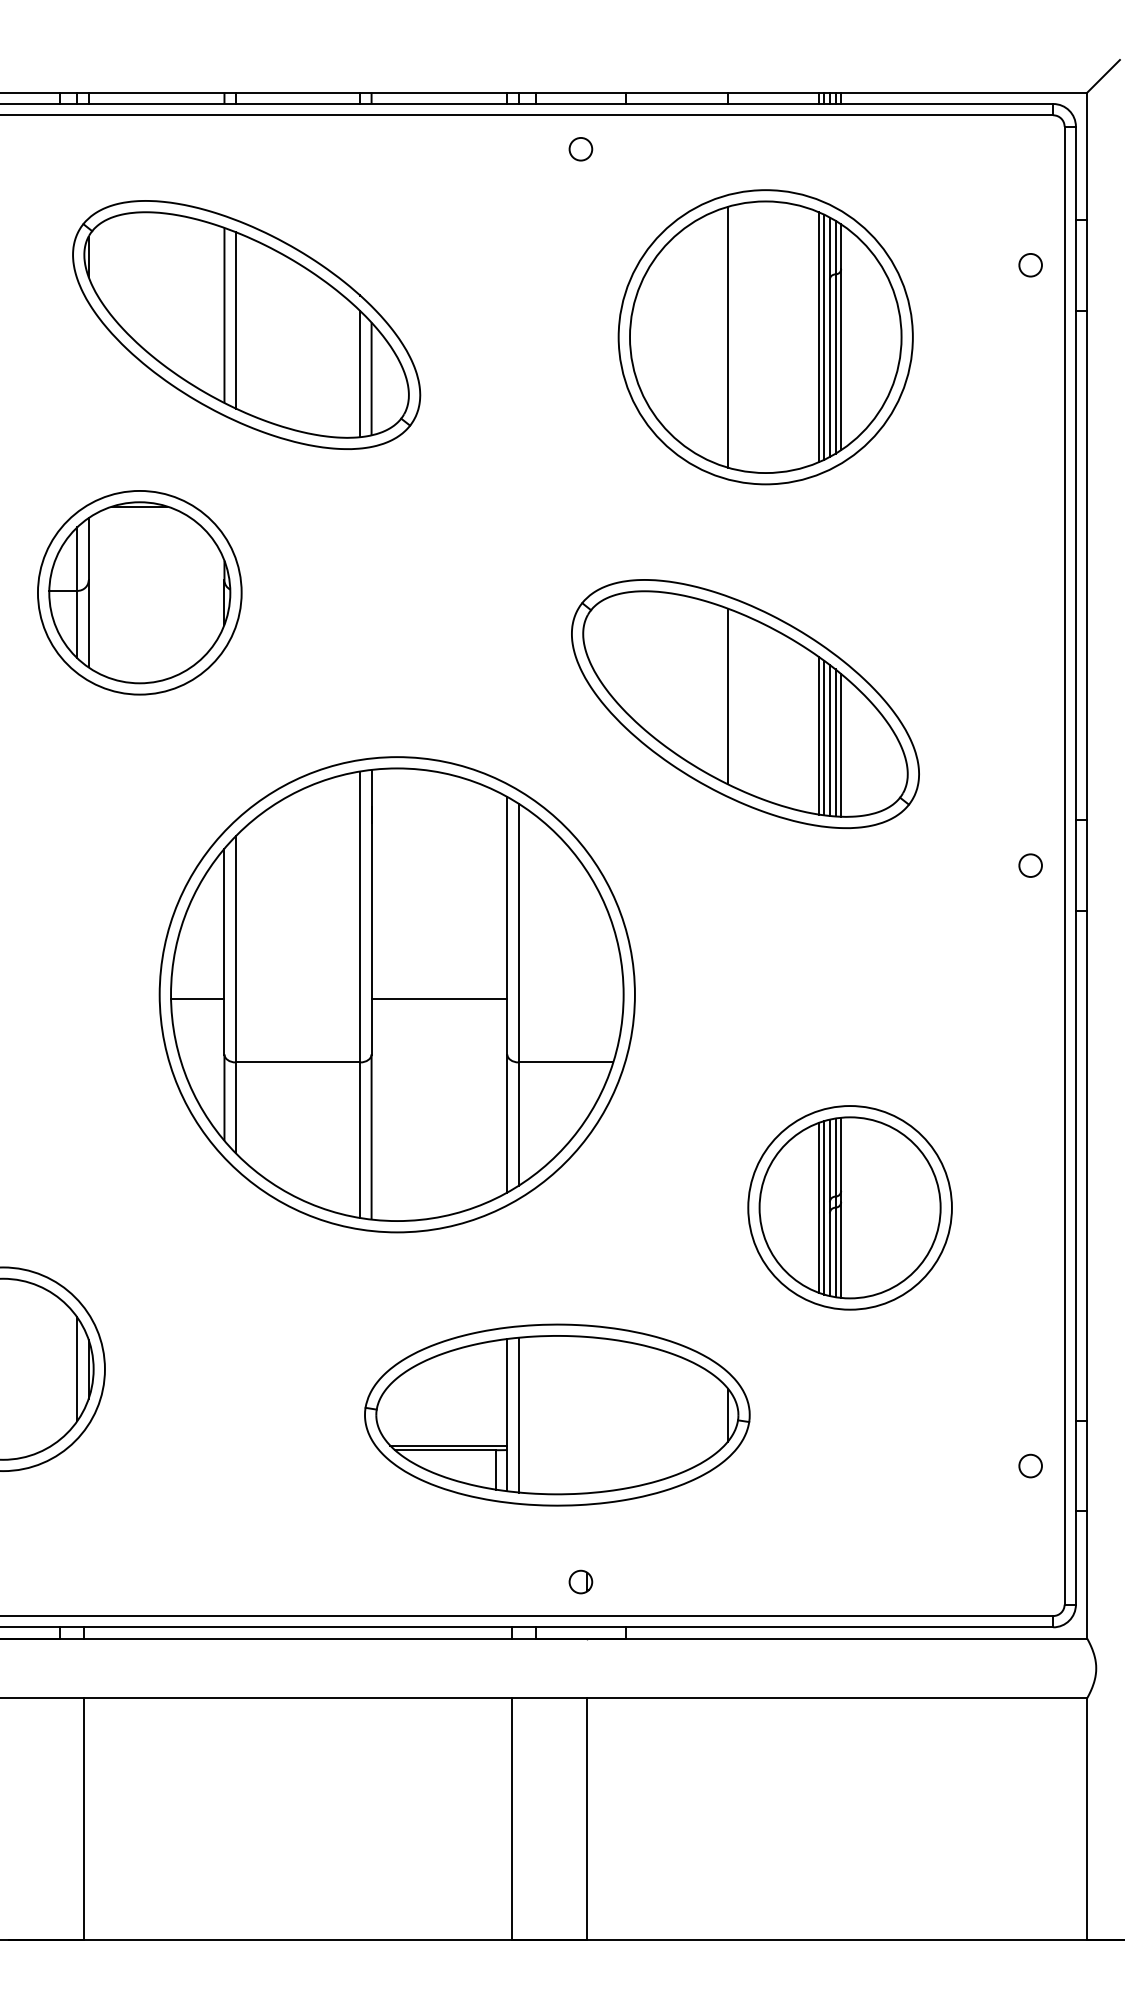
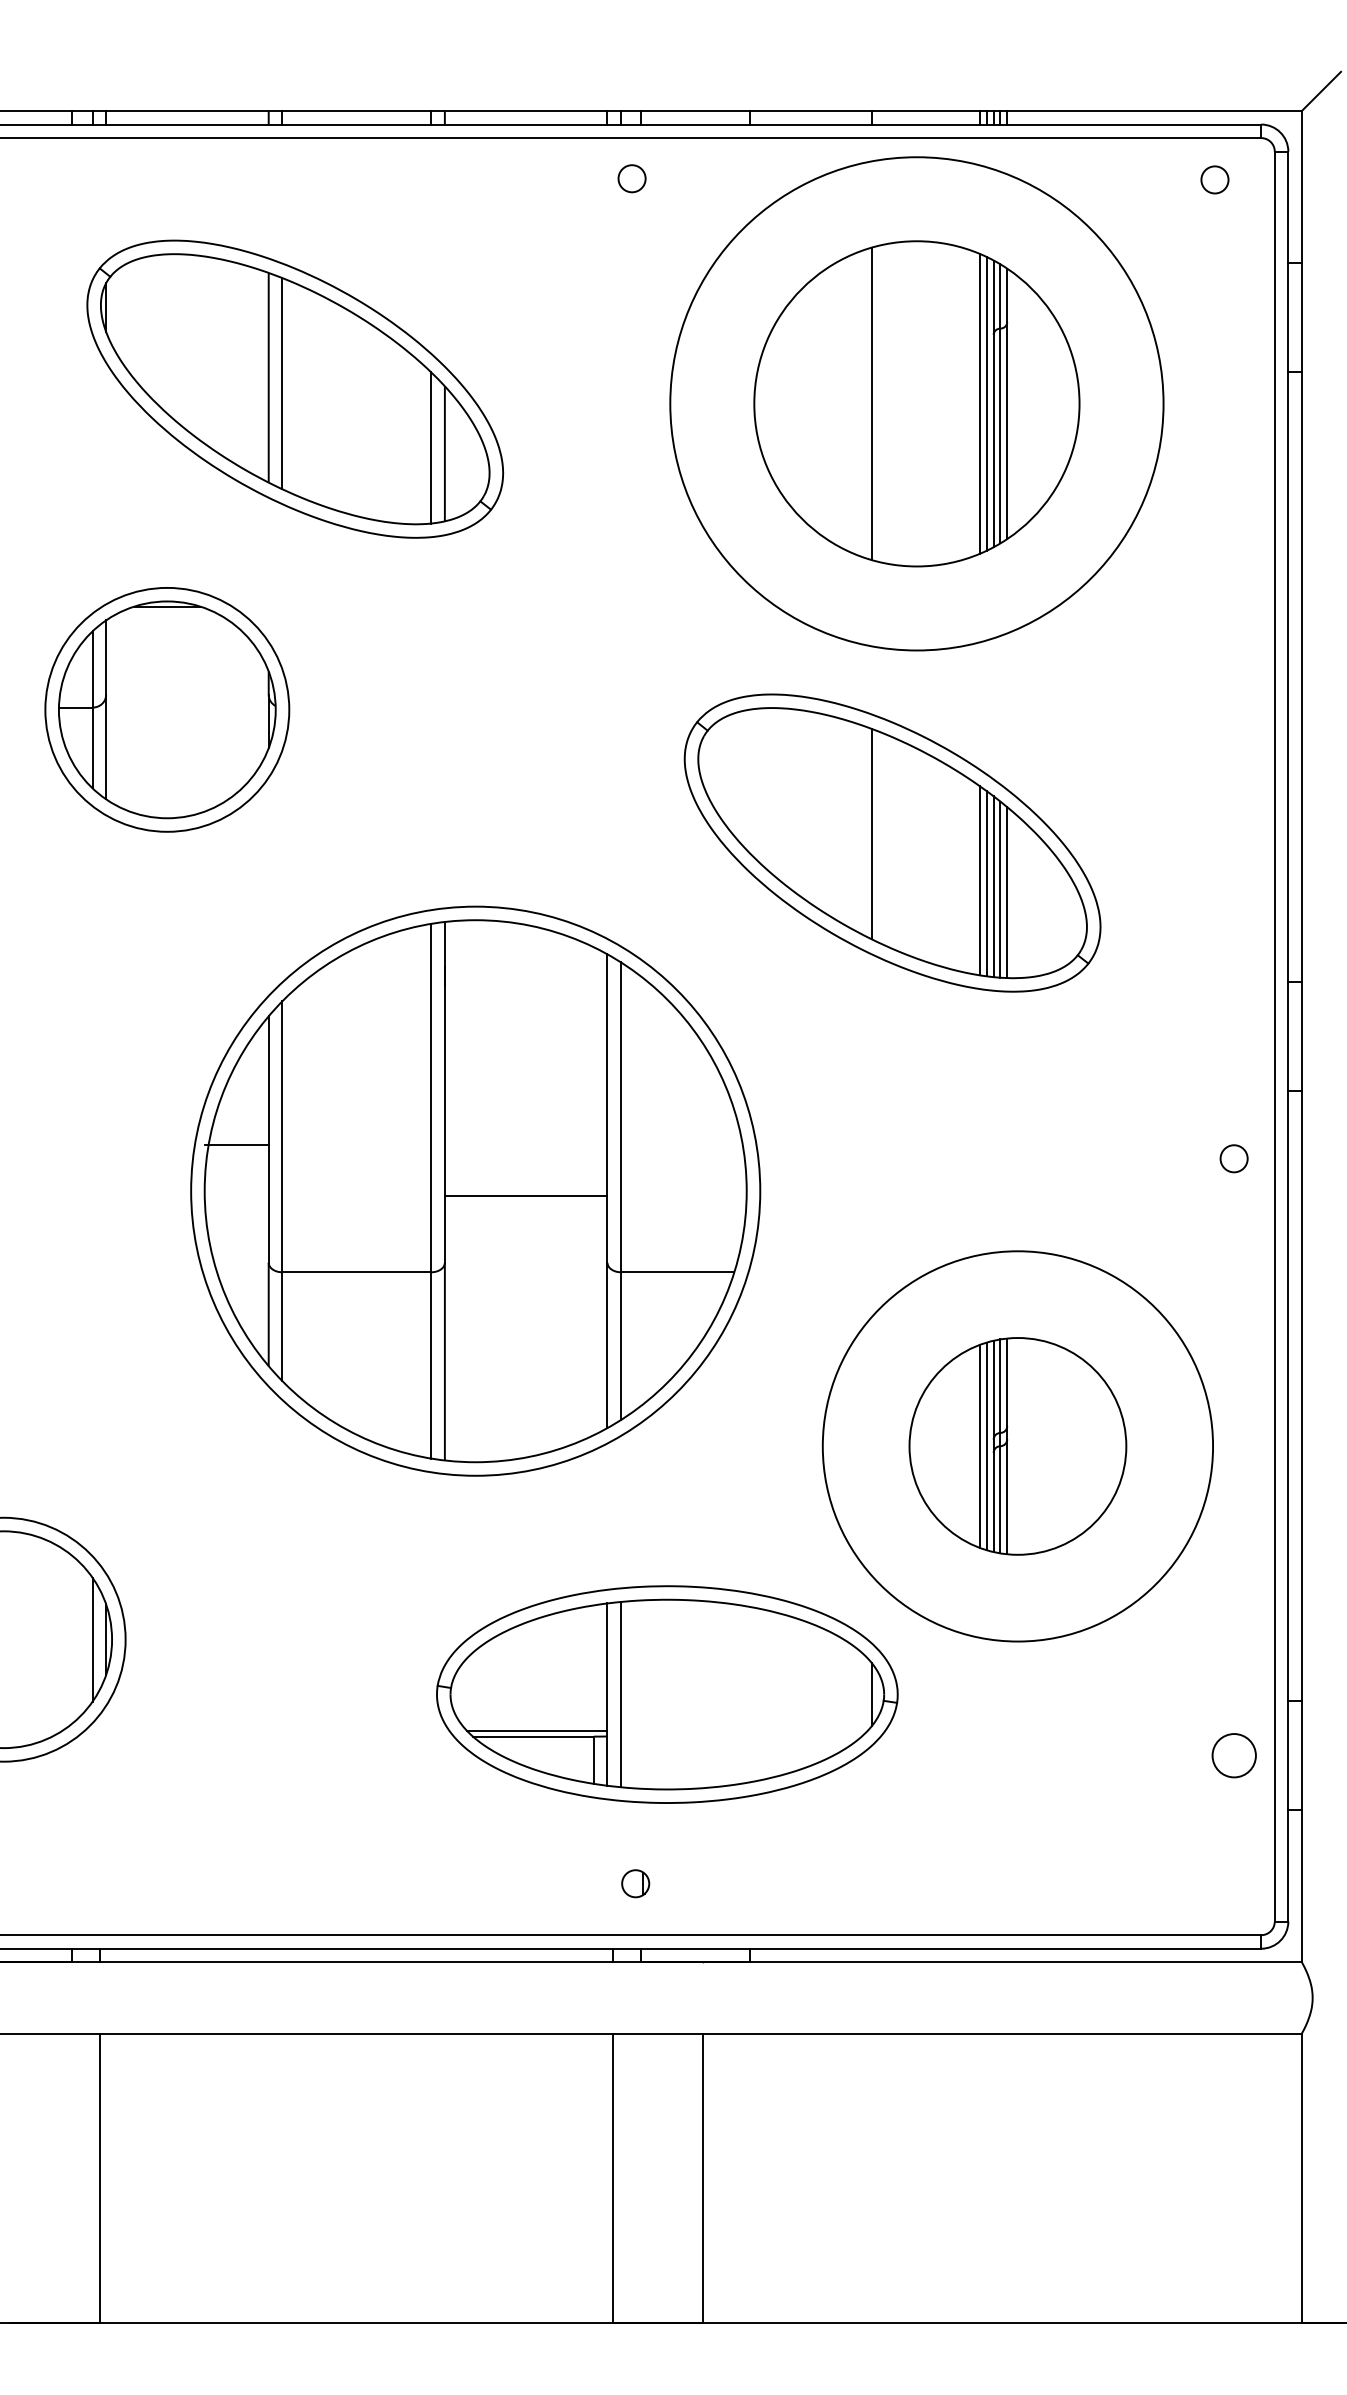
circle: (580, 149) -> (631, 179), moved
circle: (1030, 265) -> (1214, 180), moved
circle: (765, 337) -> (916, 404), size x1.4
circle: (1030, 865) -> (1233, 1158), moved
line: (197, 999) -> (236, 1145), moved
circle: (849, 1207) -> (1017, 1445), size x1.6
circle: (1030, 1465) -> (1233, 1754), size x1.6
part: (580, 1581) -> (635, 1883), moved

